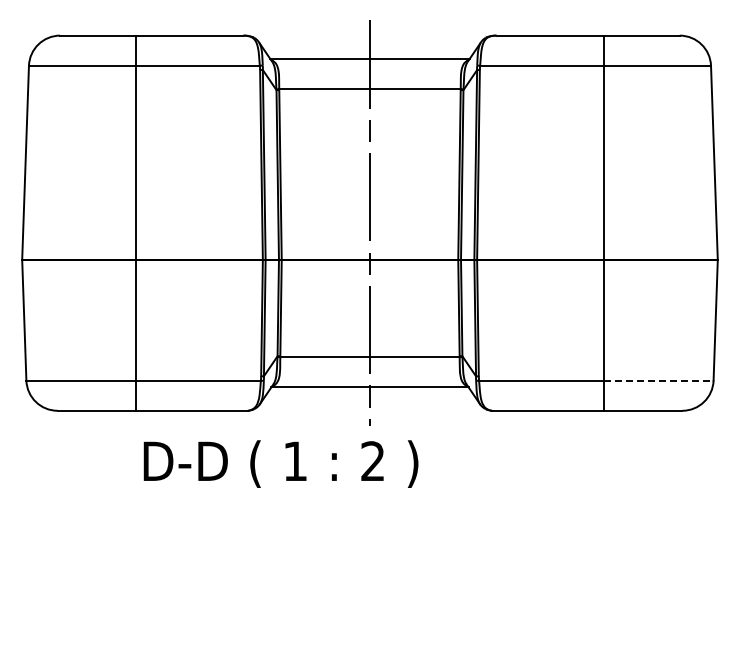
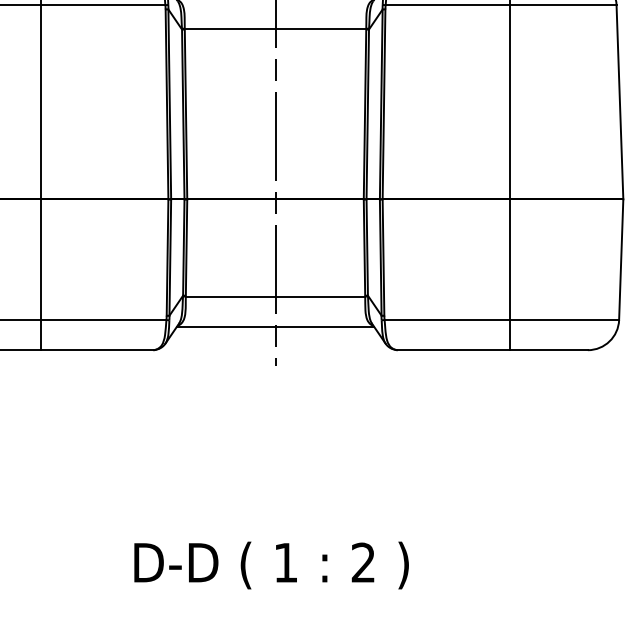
line: (659, 380) -> (565, 319), dashed -> solid
text: (280, 463) -> (271, 564), moved

